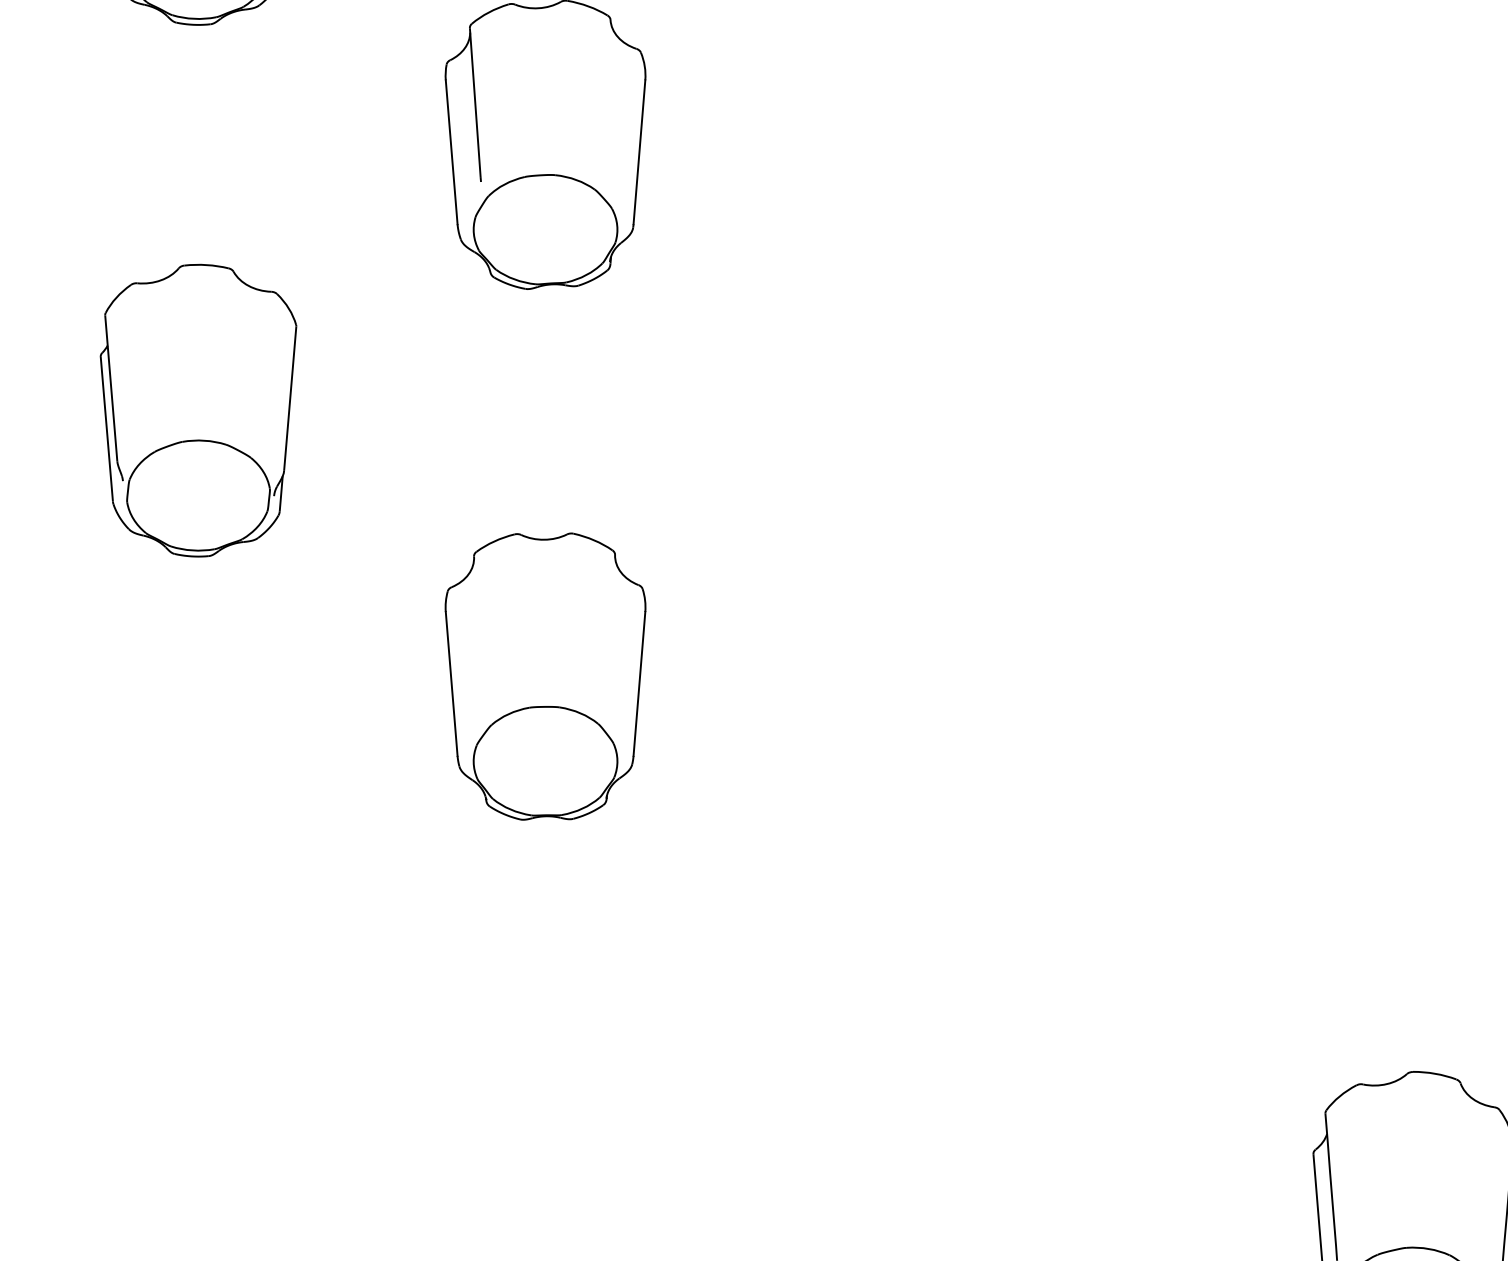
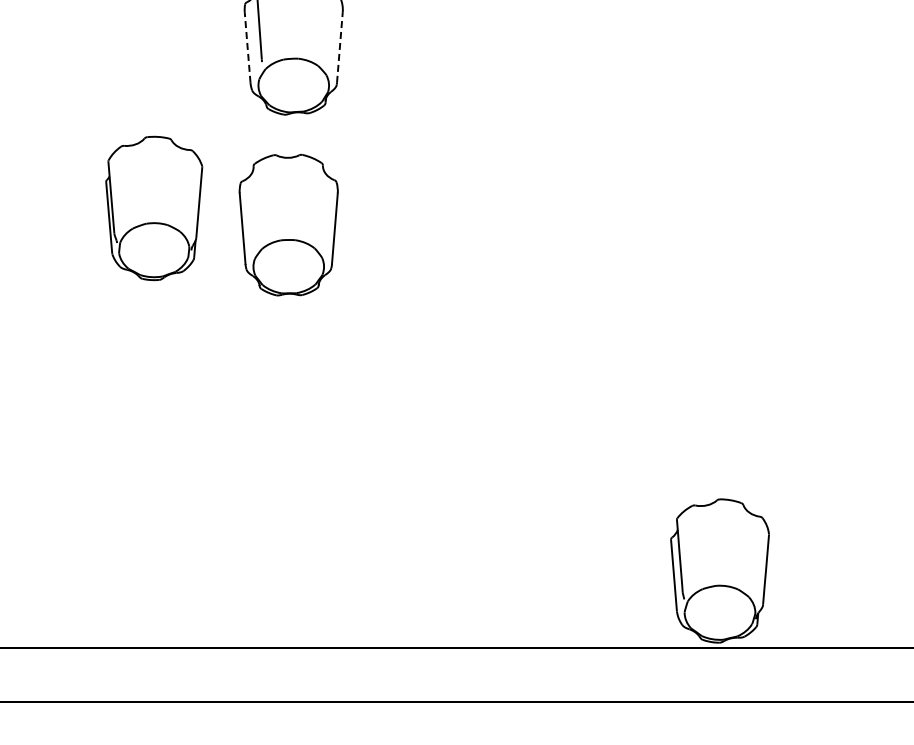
line: (451, 152) -> (247, 47), solid -> dashed
line: (638, 152) -> (339, 47), solid -> dashed
part: (199, 410) -> (154, 208), moved
part: (545, 675) -> (288, 224), moved

